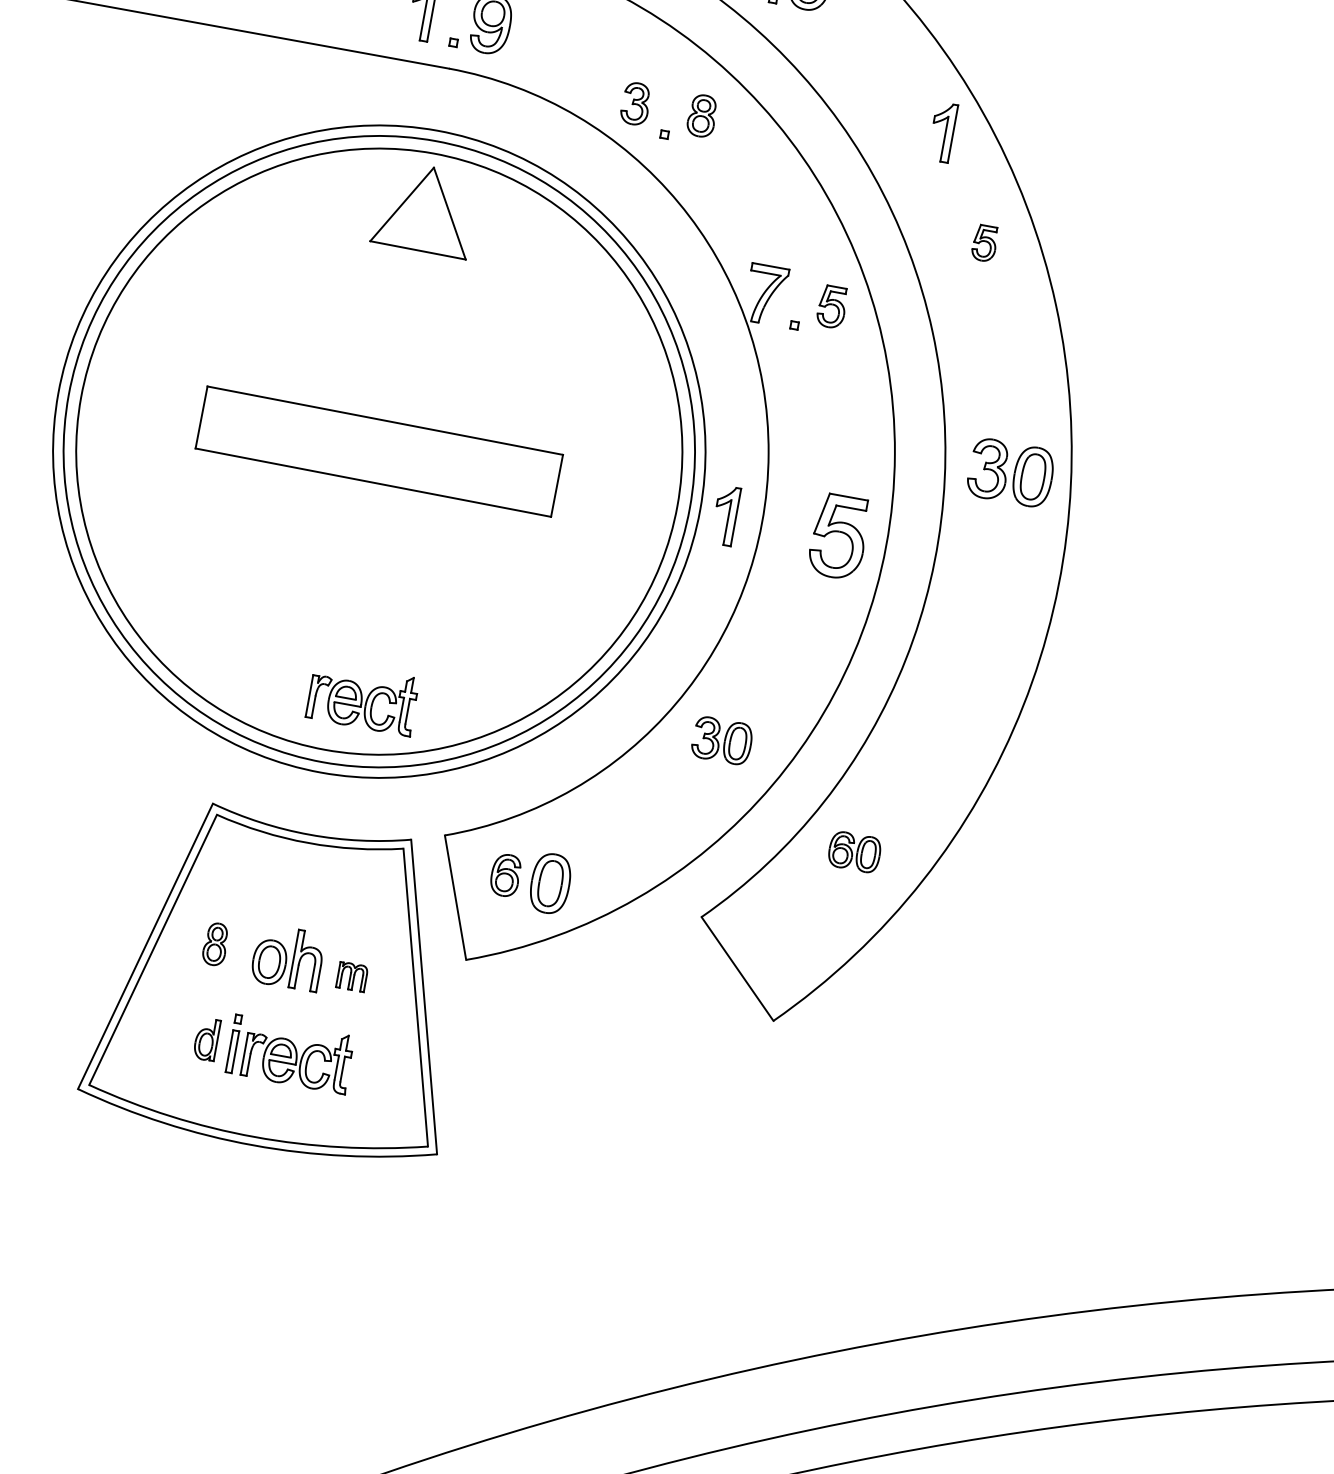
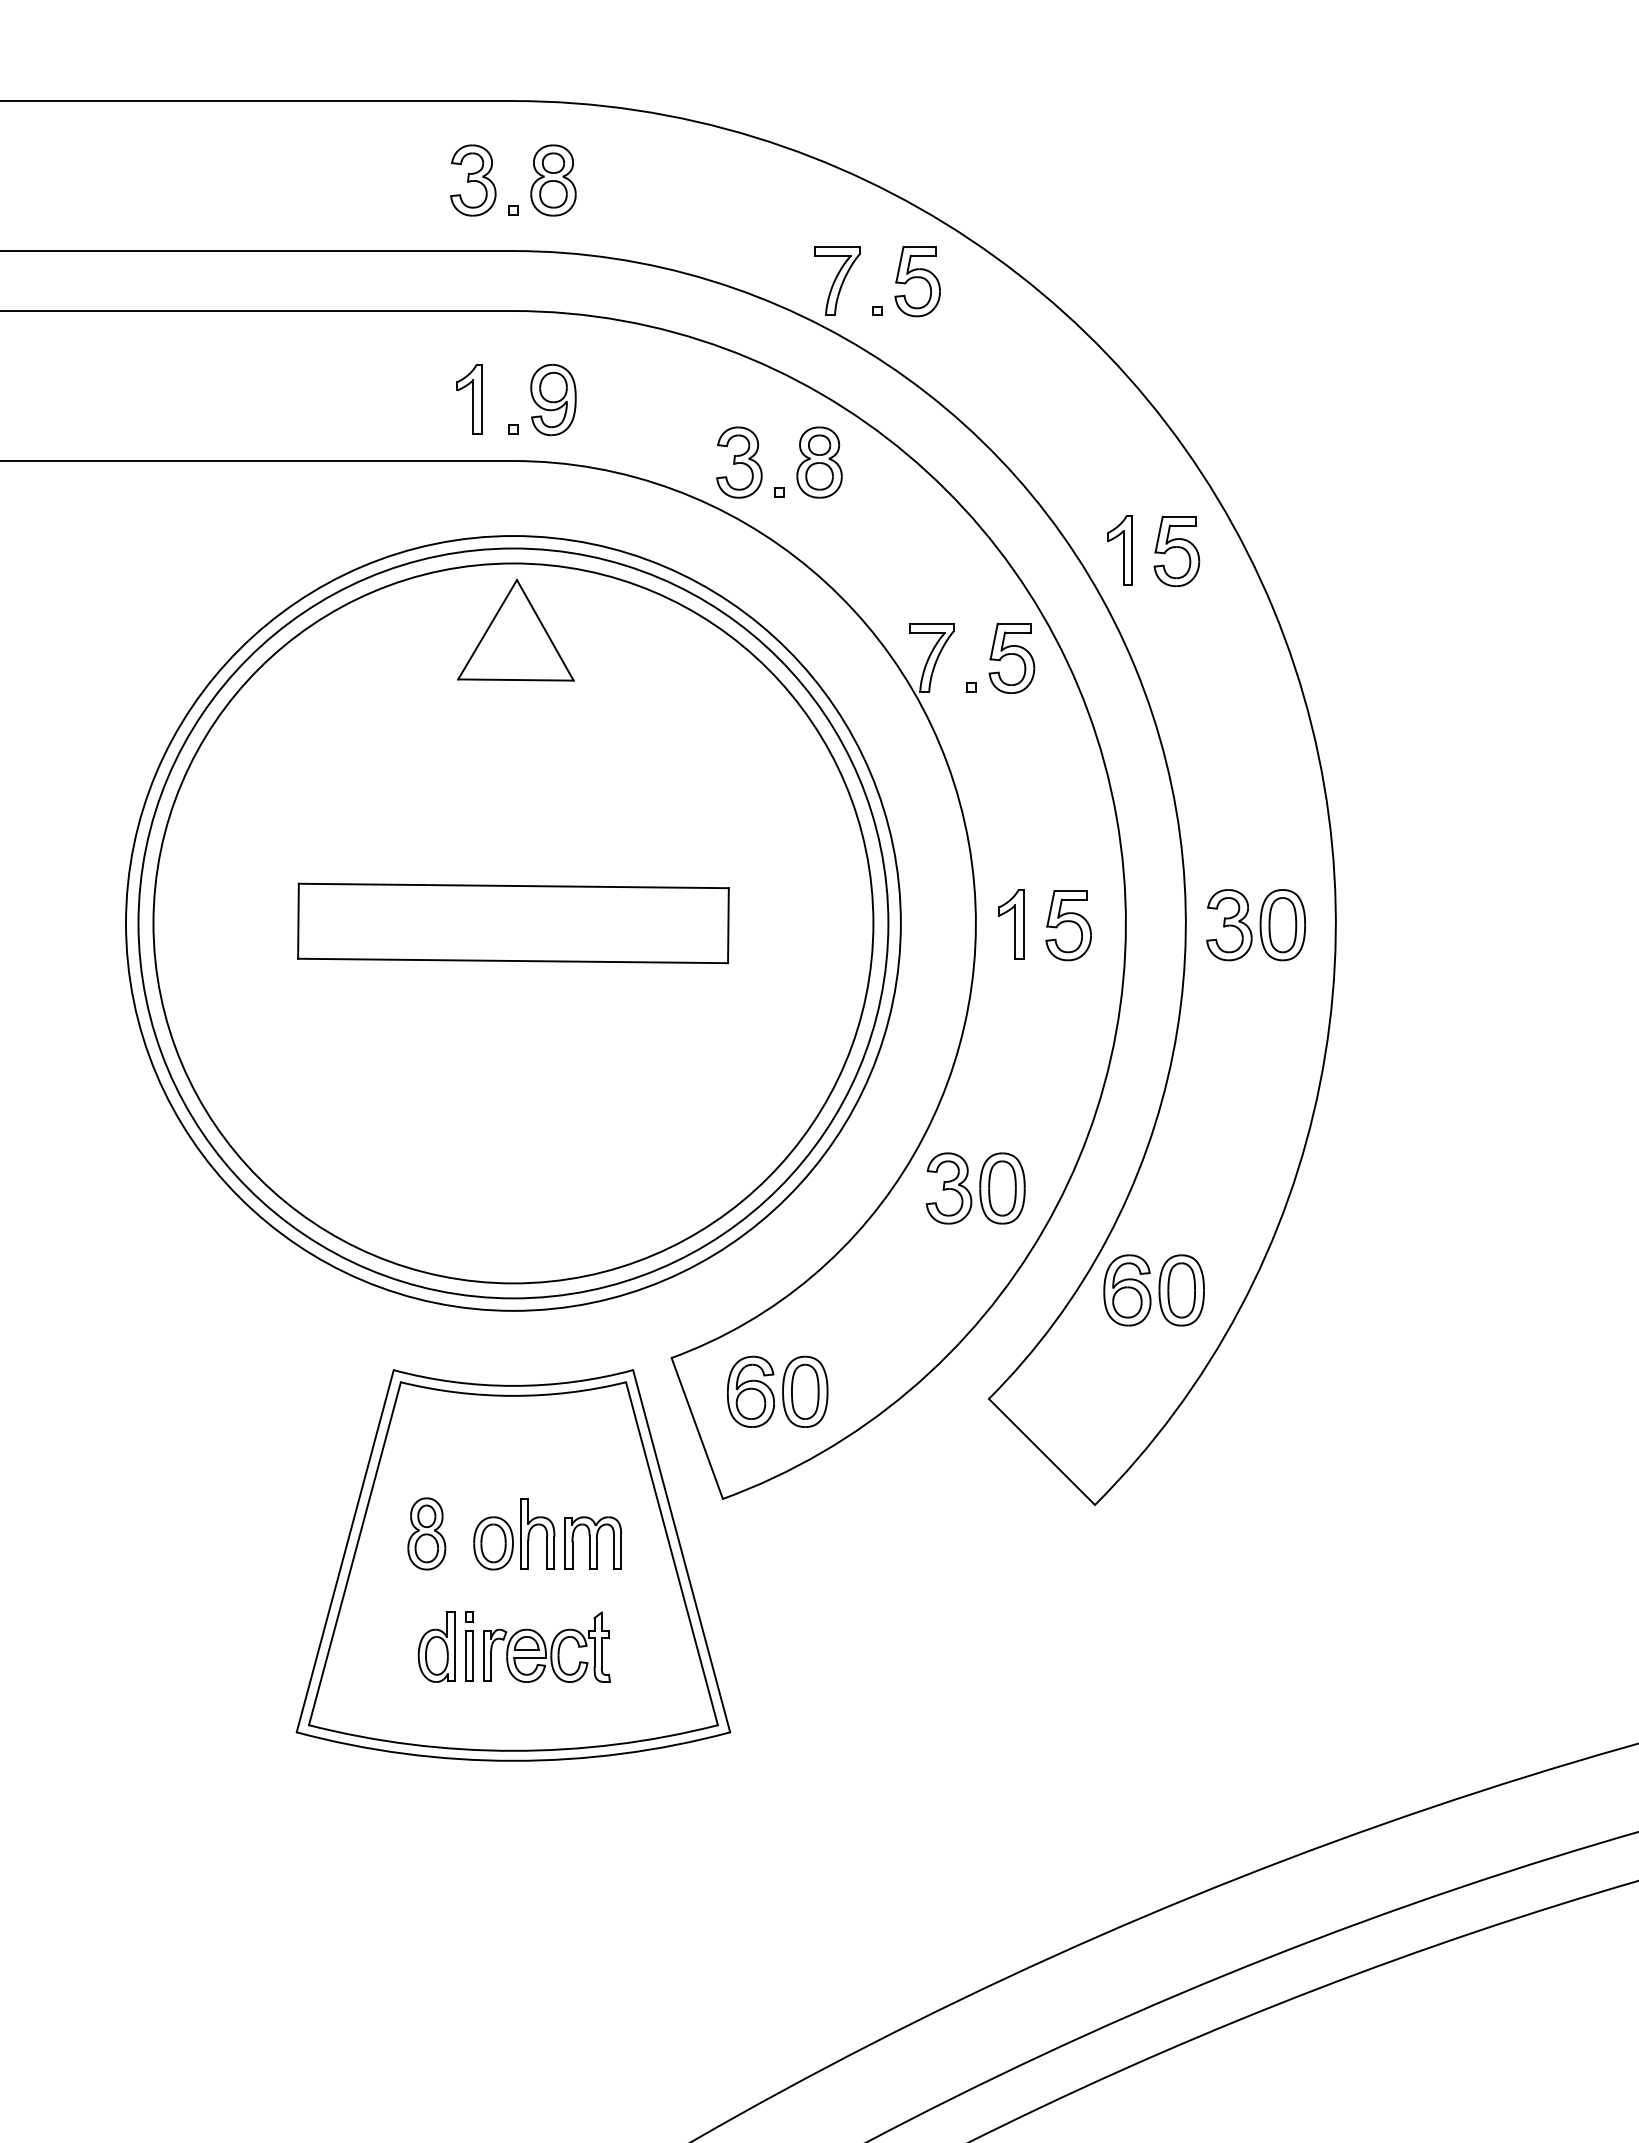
part: (635, 103) -> (739, 462), size x1.43
part: (702, 115) -> (819, 462), size x1.43
part: (942, 132) -> (1119, 550), moved
part: (984, 243) -> (1176, 551), size x1.67
part: (831, 306) -> (1011, 657), size x1.43
part: (1010, 473) -> (1255, 925), moved
part: (725, 515) -> (1011, 924), moved
part: (838, 536) -> (1068, 925), size x0.71
part: (362, 697) -> (546, 1214), removed
part: (722, 740) -> (975, 1188), size x1.43
part: (854, 852) -> (1153, 1290), size x1.67
part: (505, 875) -> (750, 1391), size x1.43
part: (215, 943) -> (426, 1533), size x1.43
part: (352, 976) -> (593, 1542), size x1.67
part: (206, 1039) -> (436, 1646), size x1.43

